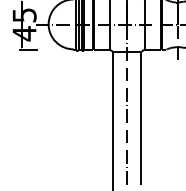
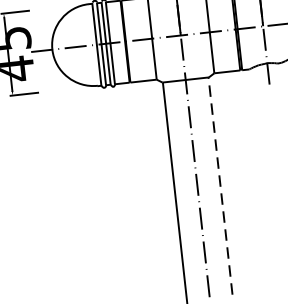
line: (141, 117) -> (221, 184), solid -> dashed

